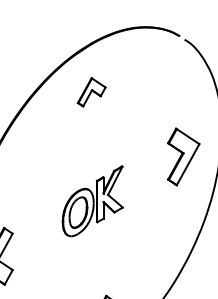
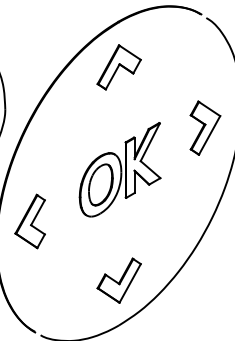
part: (91, 92) -> (118, 67), size x1.67
part: (92, 200) -> (119, 169), size x1.43

